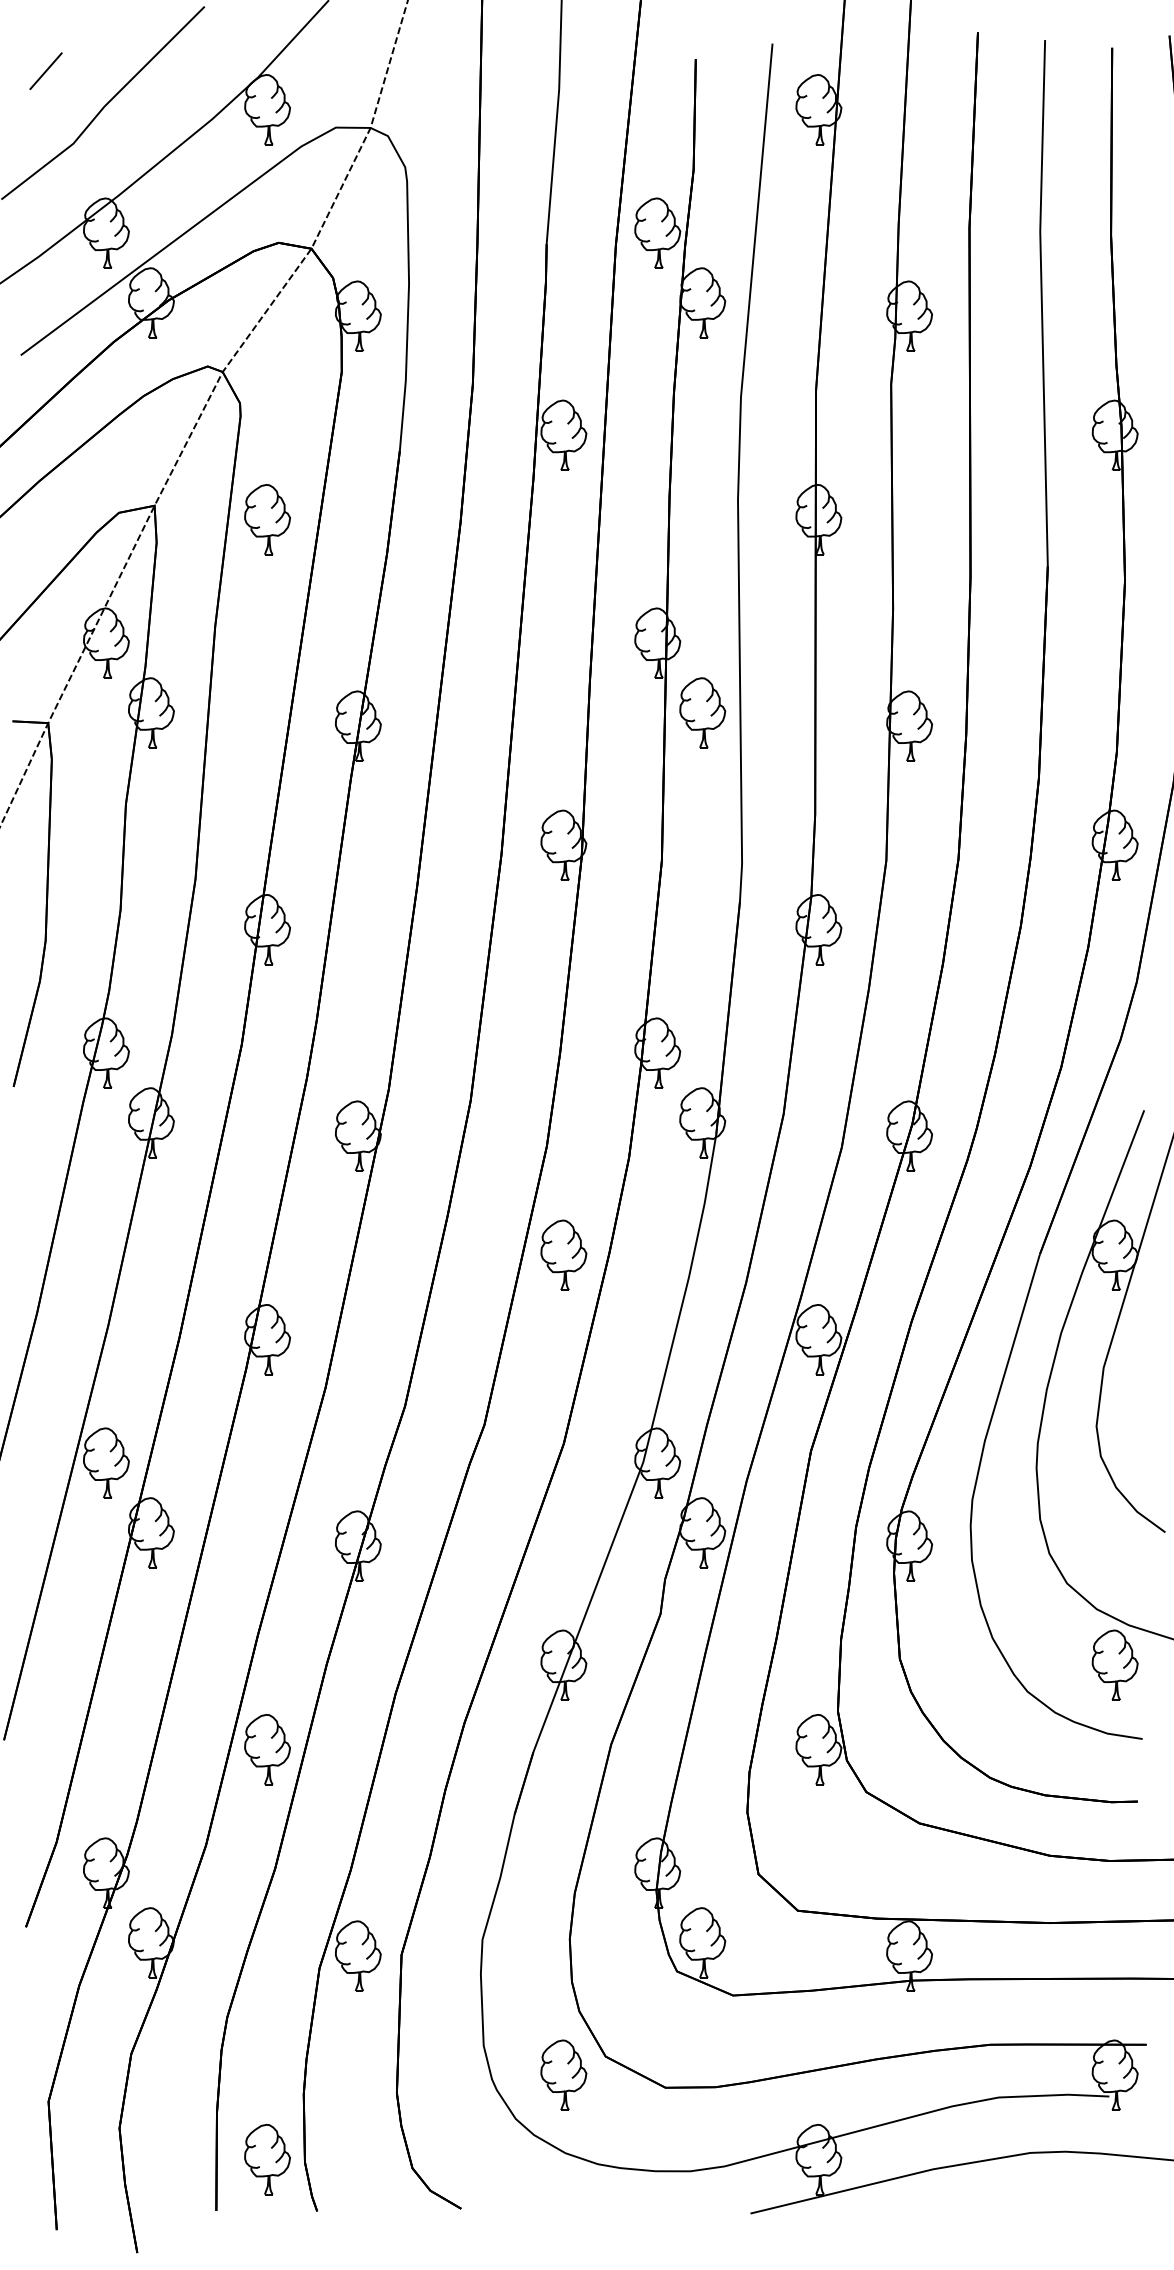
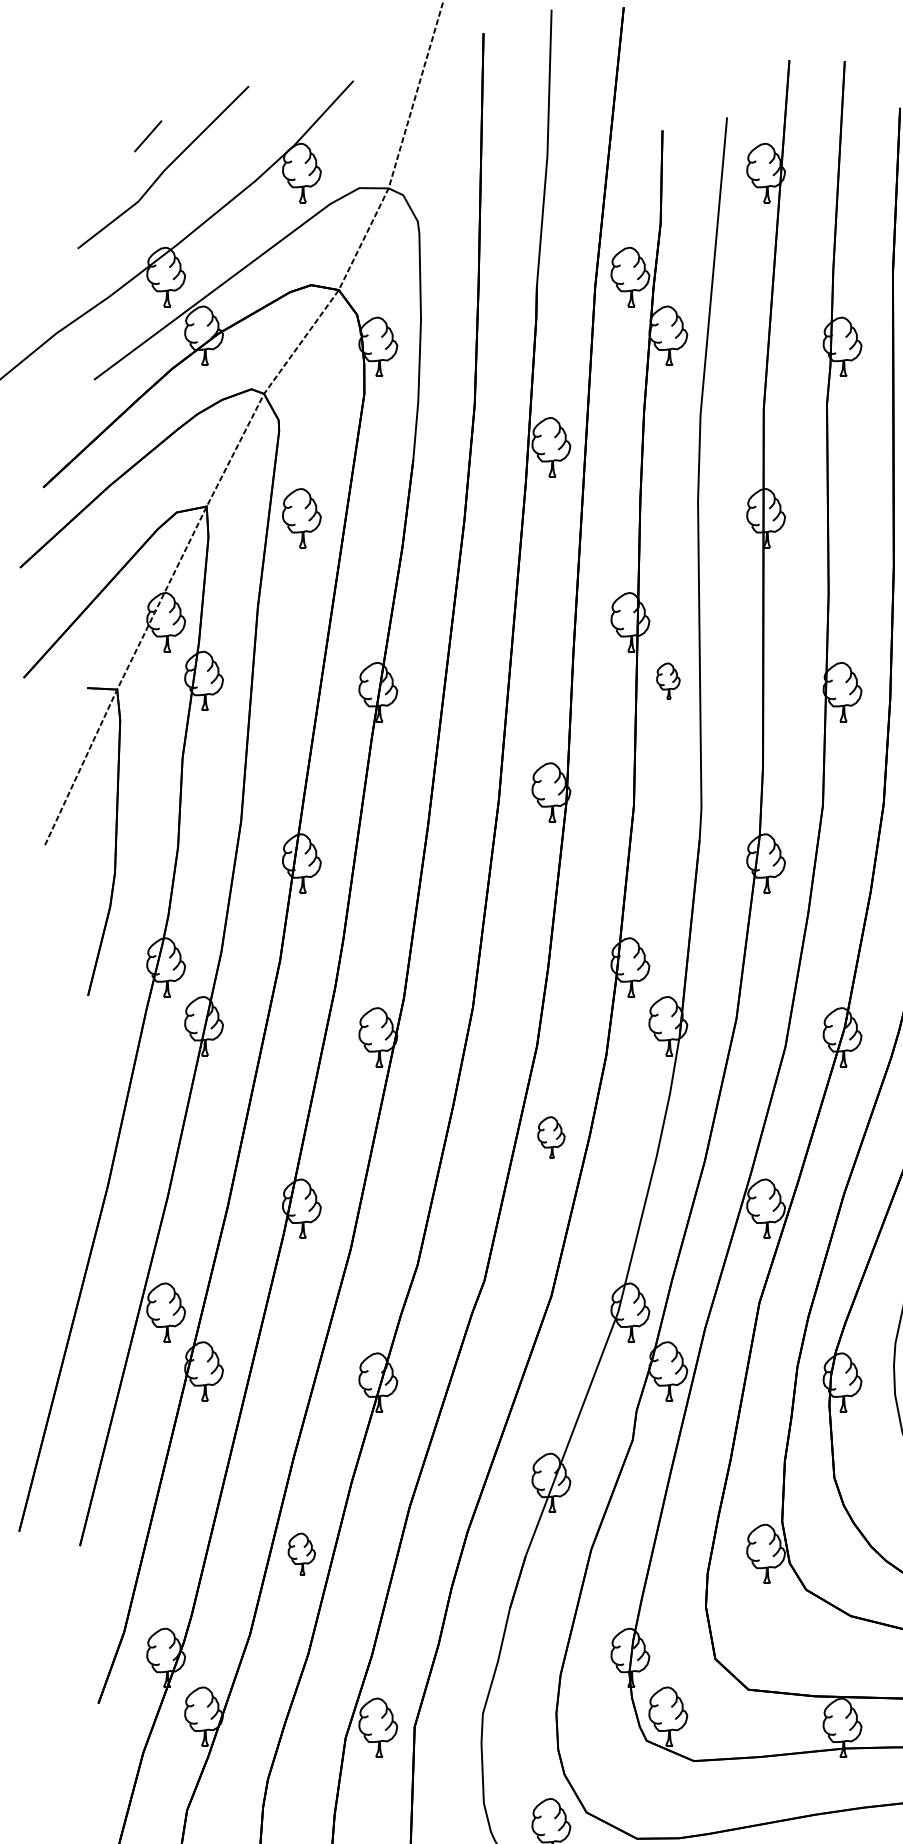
line: (45, 71) -> (147, 136), moved
part: (702, 712) -> (668, 680), size x0.6
part: (563, 1254) -> (551, 1137), size x0.7
part: (267, 1749) -> (301, 1553), size x0.7

